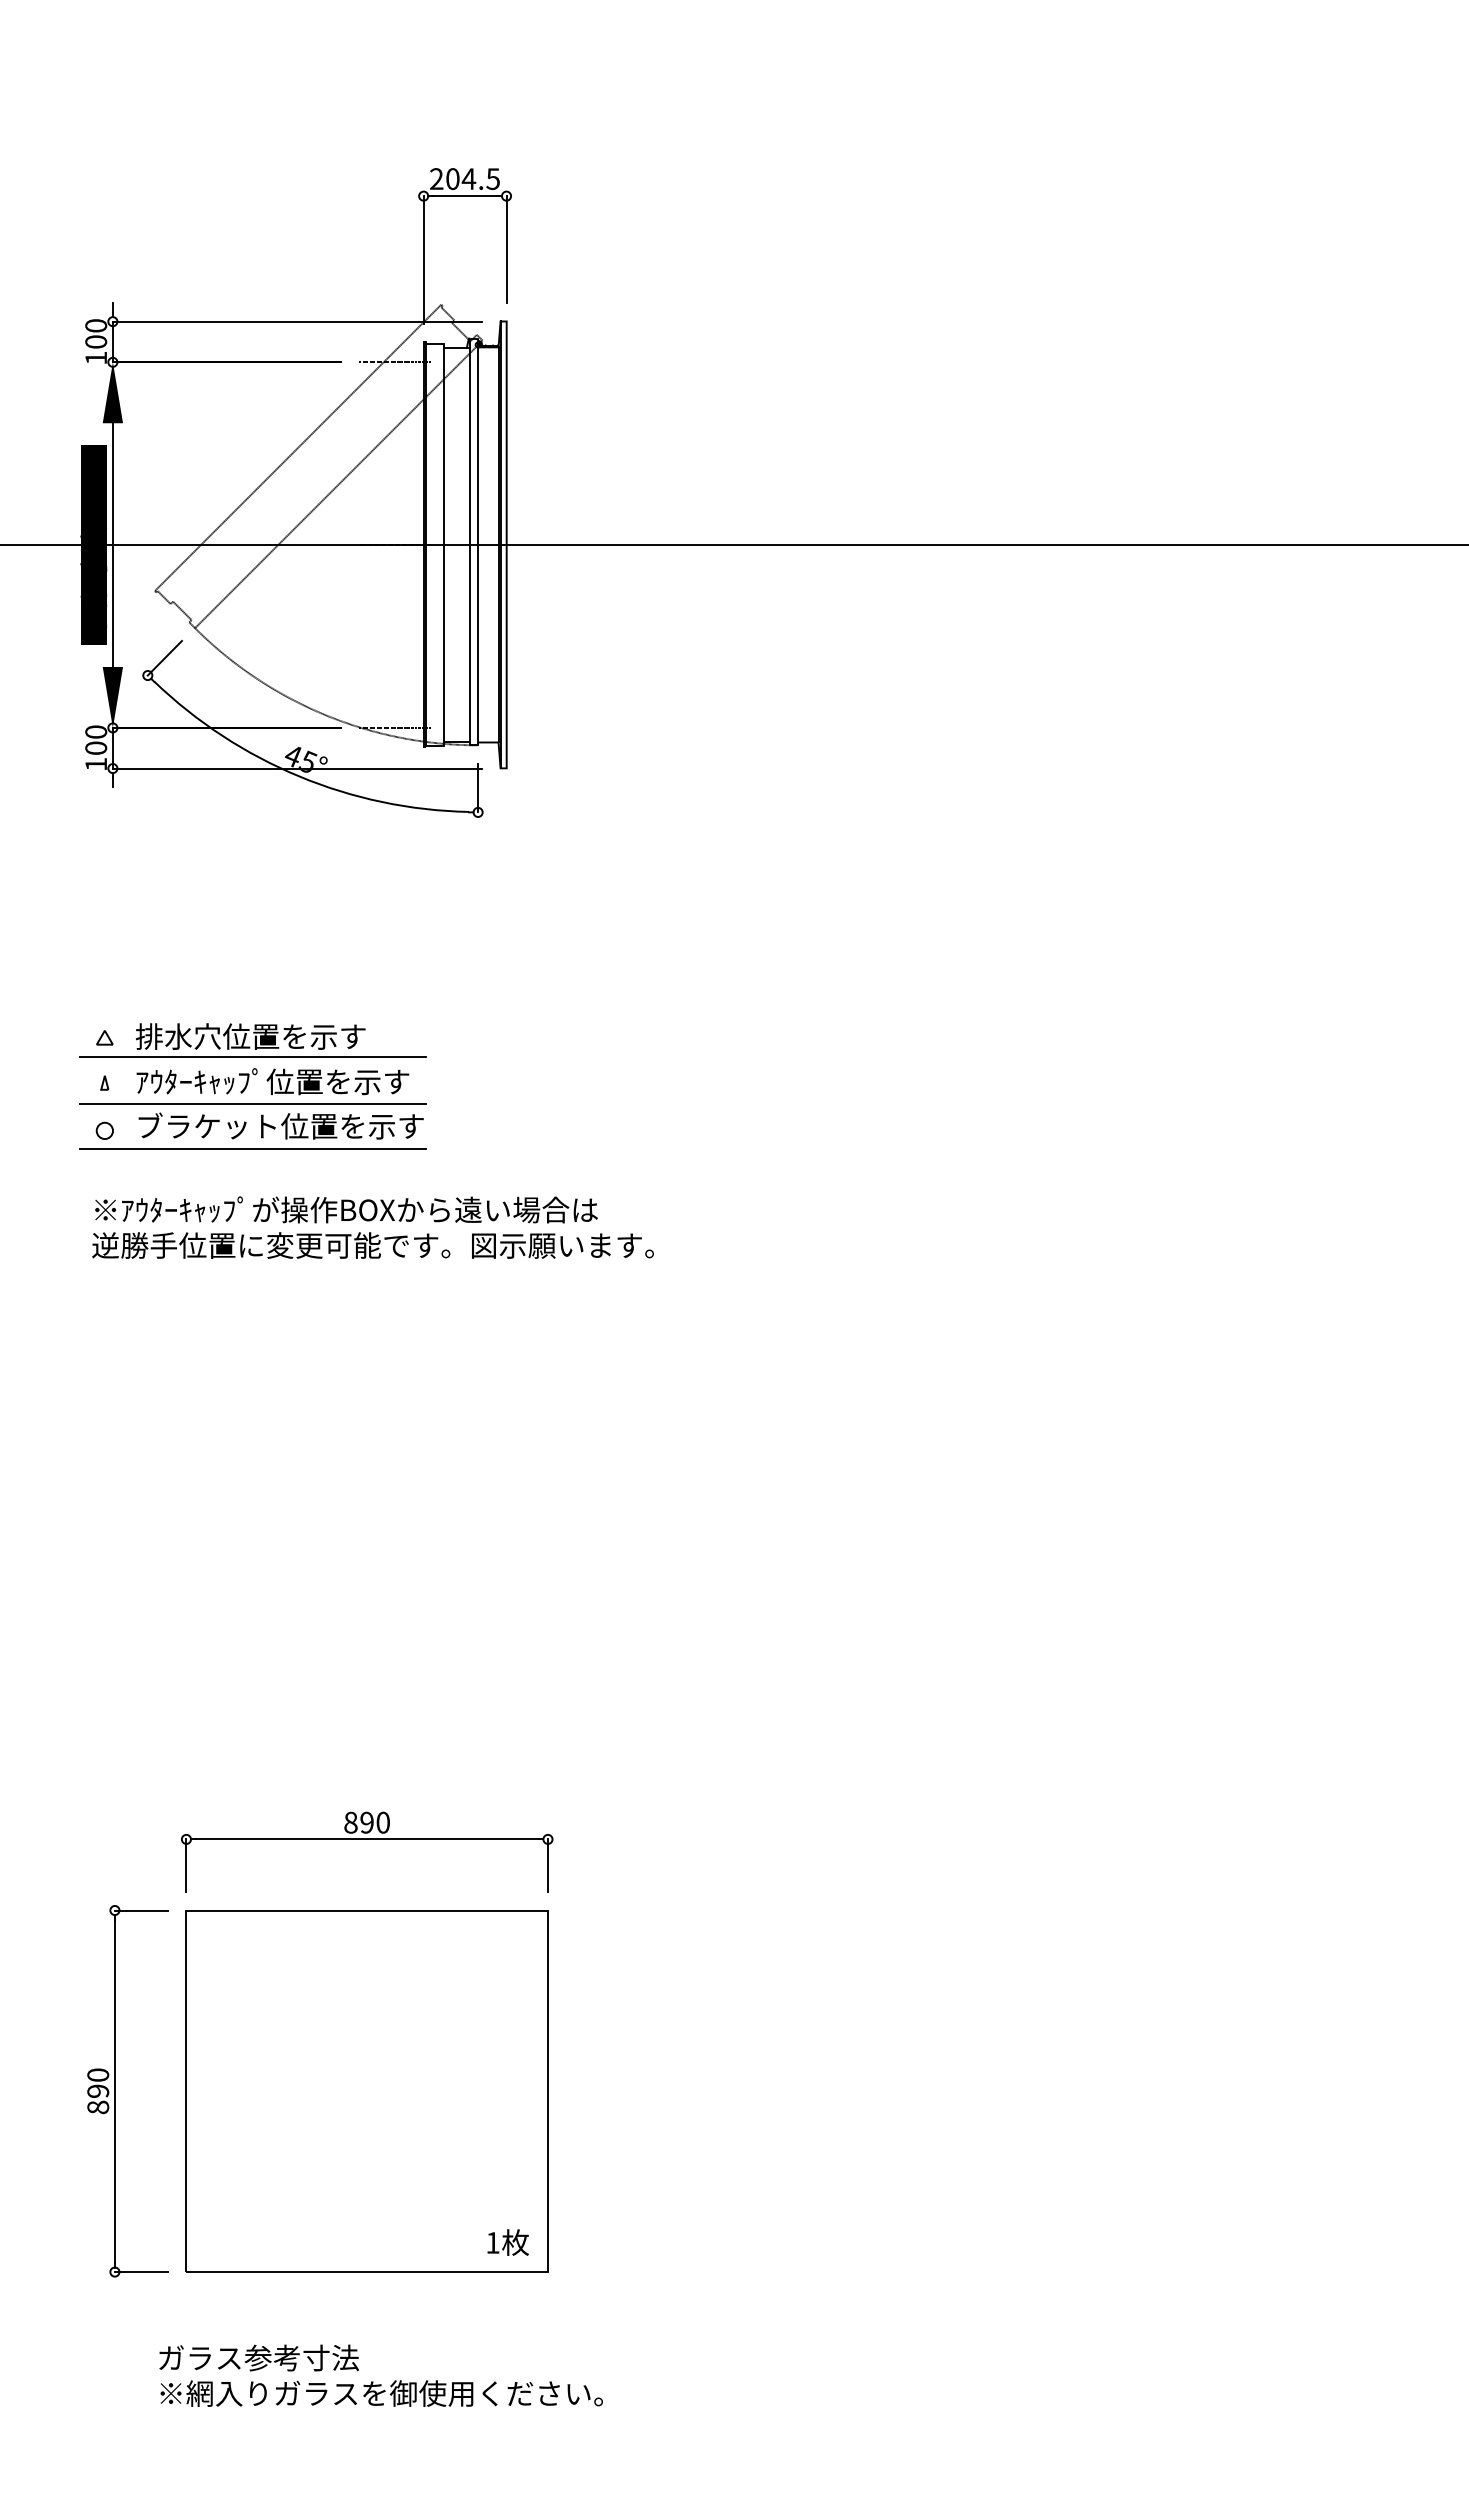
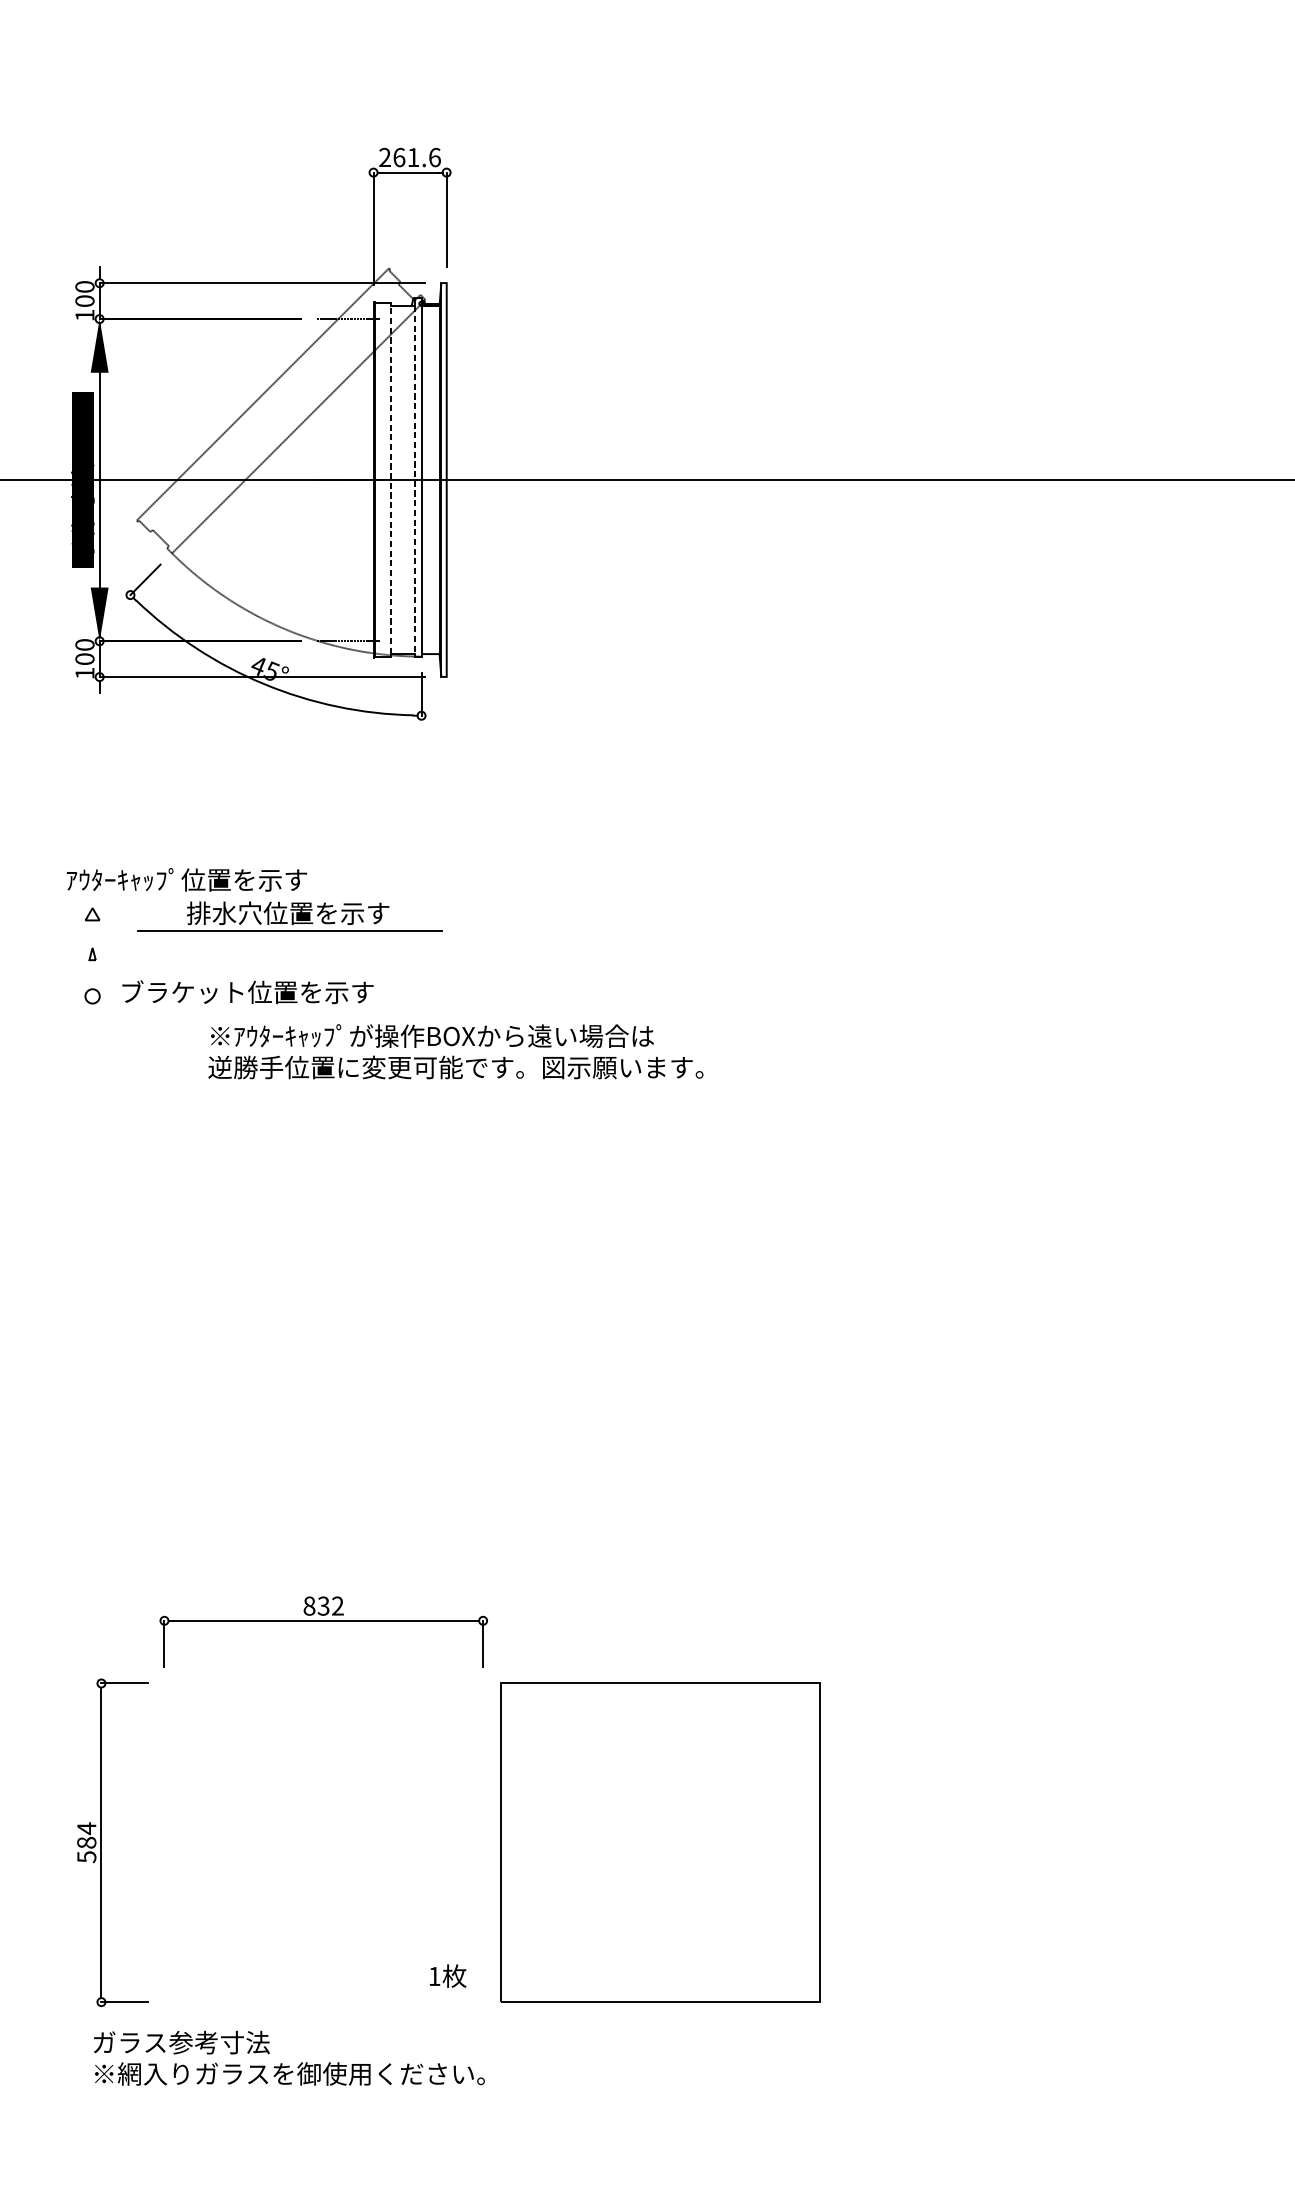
text: (473, 179) -> (417, 157), 204.5 -> 261.6
line: (443, 544) -> (391, 479), solid -> dashed
line: (470, 545) -> (414, 480), solid -> dashed
part: (252, 1040) -> (289, 916), moved
text: (272, 1081) -> (186, 879), moved
line: (252, 1104) -> (222, 973), removed
line: (252, 1149) -> (222, 1012), removed
text: (372, 1227) -> (455, 1051), moved
text: (374, 1822) -> (330, 1605), 890 -> 832
text: (98, 2091) -> (86, 1842), 890 -> 584
part: (366, 2091) -> (659, 1842), moved
text: (380, 2375) -> (288, 2058), moved

